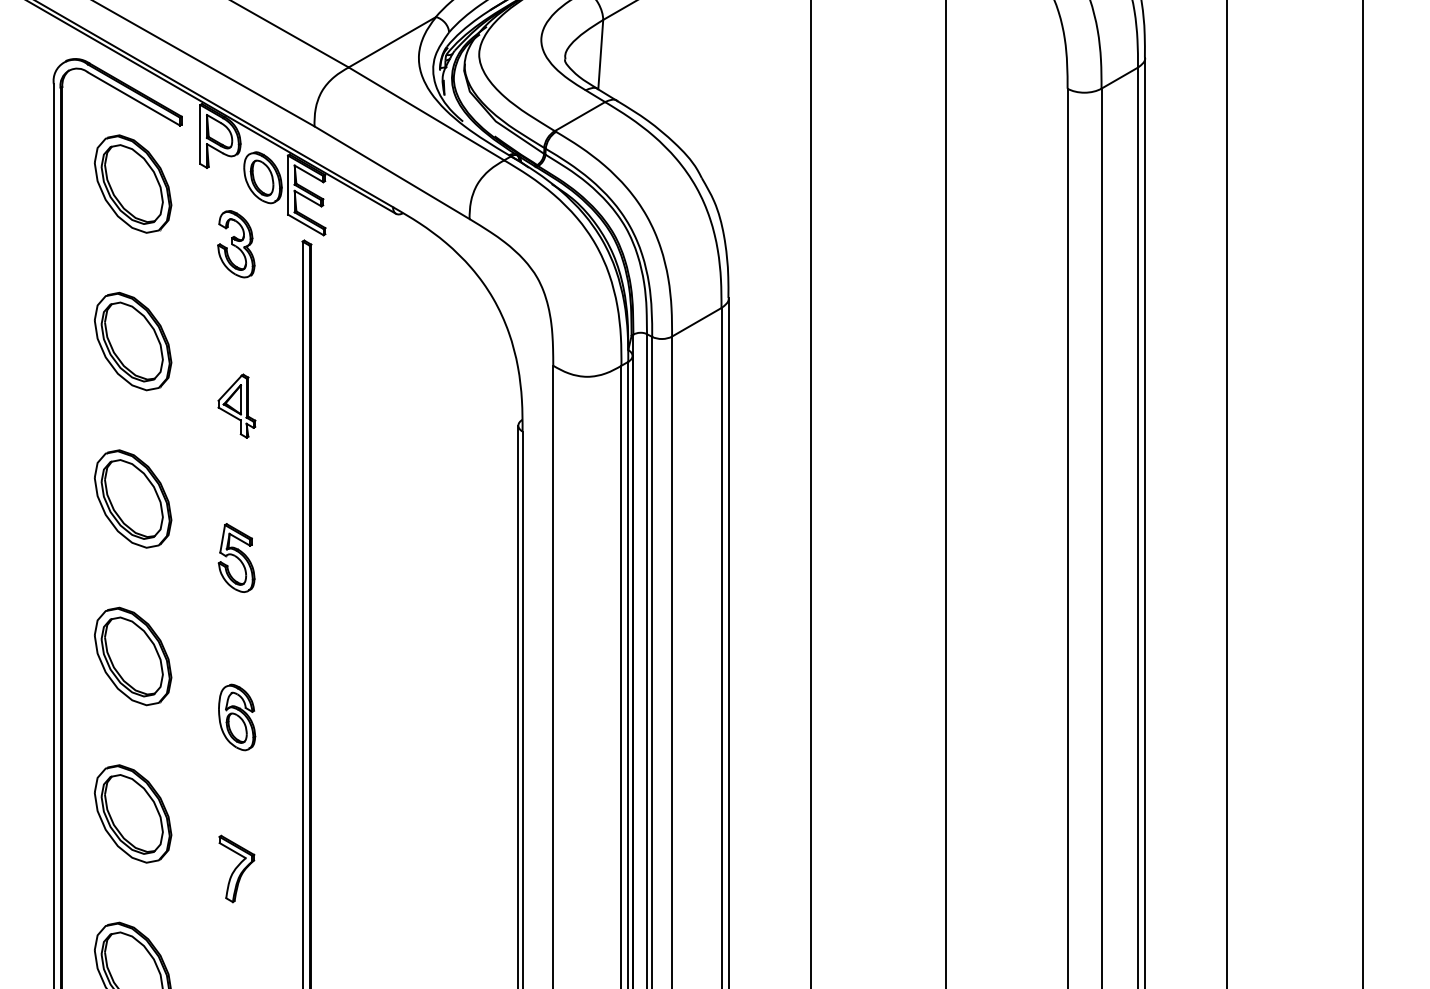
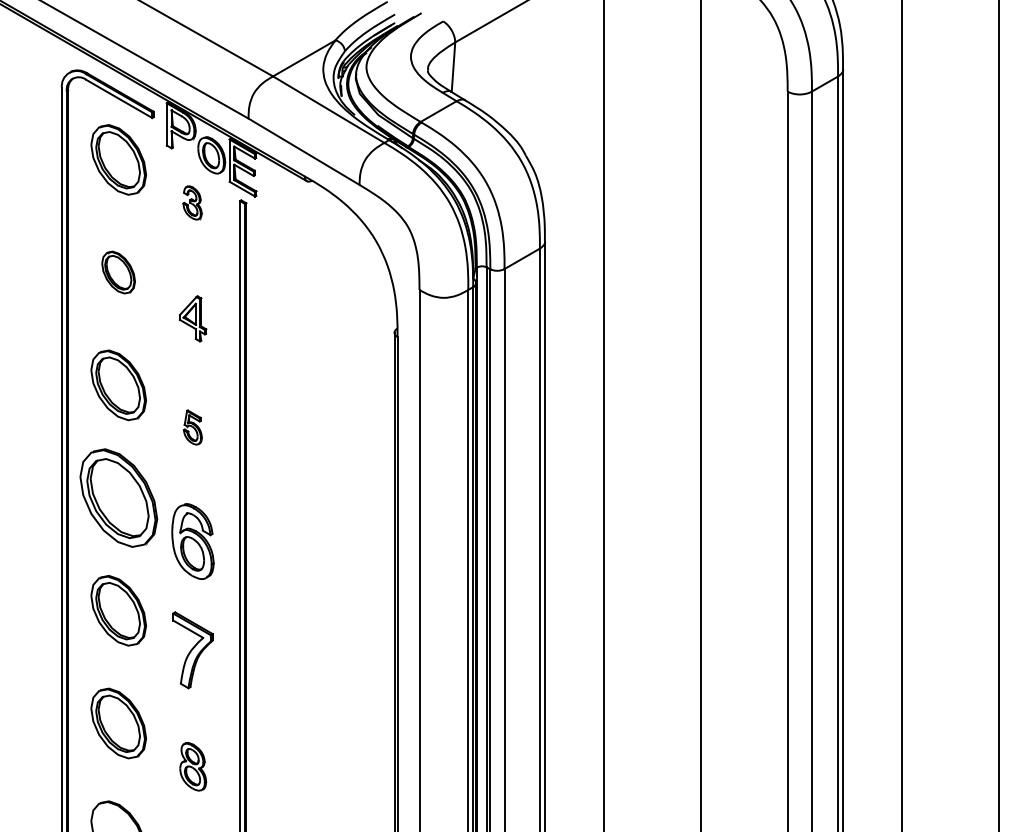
part: (236, 243) -> (192, 202), size x0.7
part: (132, 341) -> (118, 272), size x0.6
part: (236, 557) -> (192, 427), size x0.7
part: (132, 655) -> (118, 497), size x1.4
part: (237, 717) -> (193, 541), size x1.6
part: (236, 868) -> (192, 649), size x1.6

